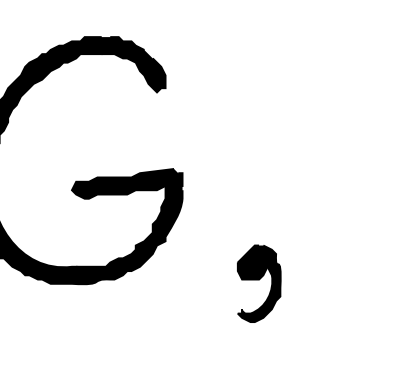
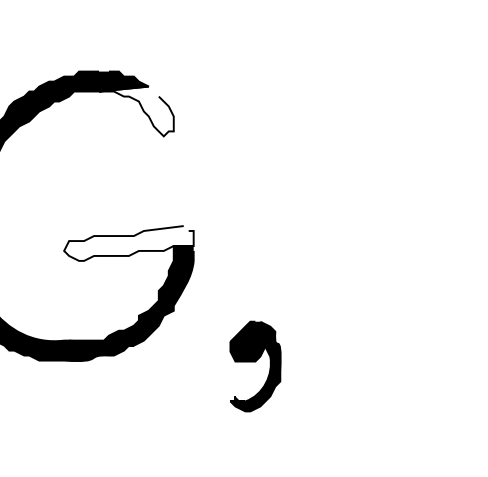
fill: (133, 71) -> (136, 111), removed
fill: (126, 183) -> (128, 243), removed
part: (259, 283) -> (255, 366), moved

